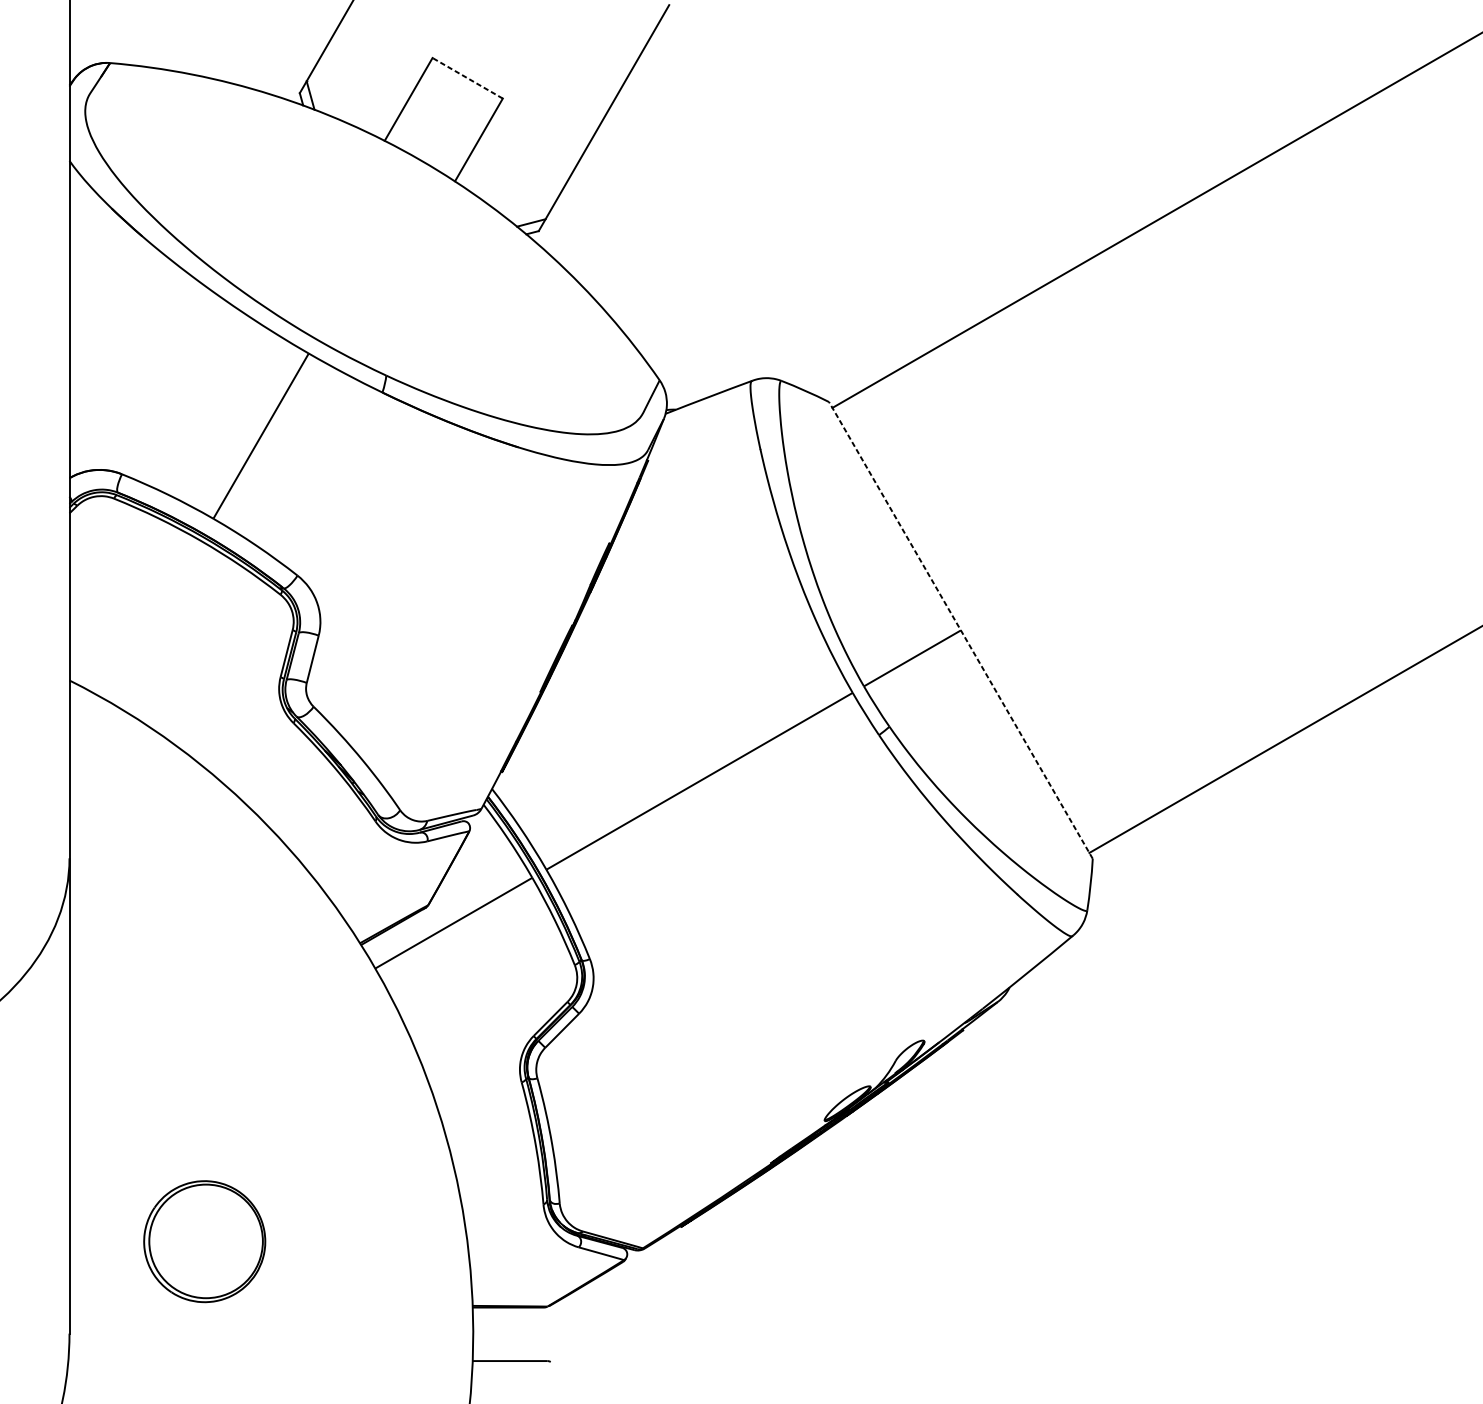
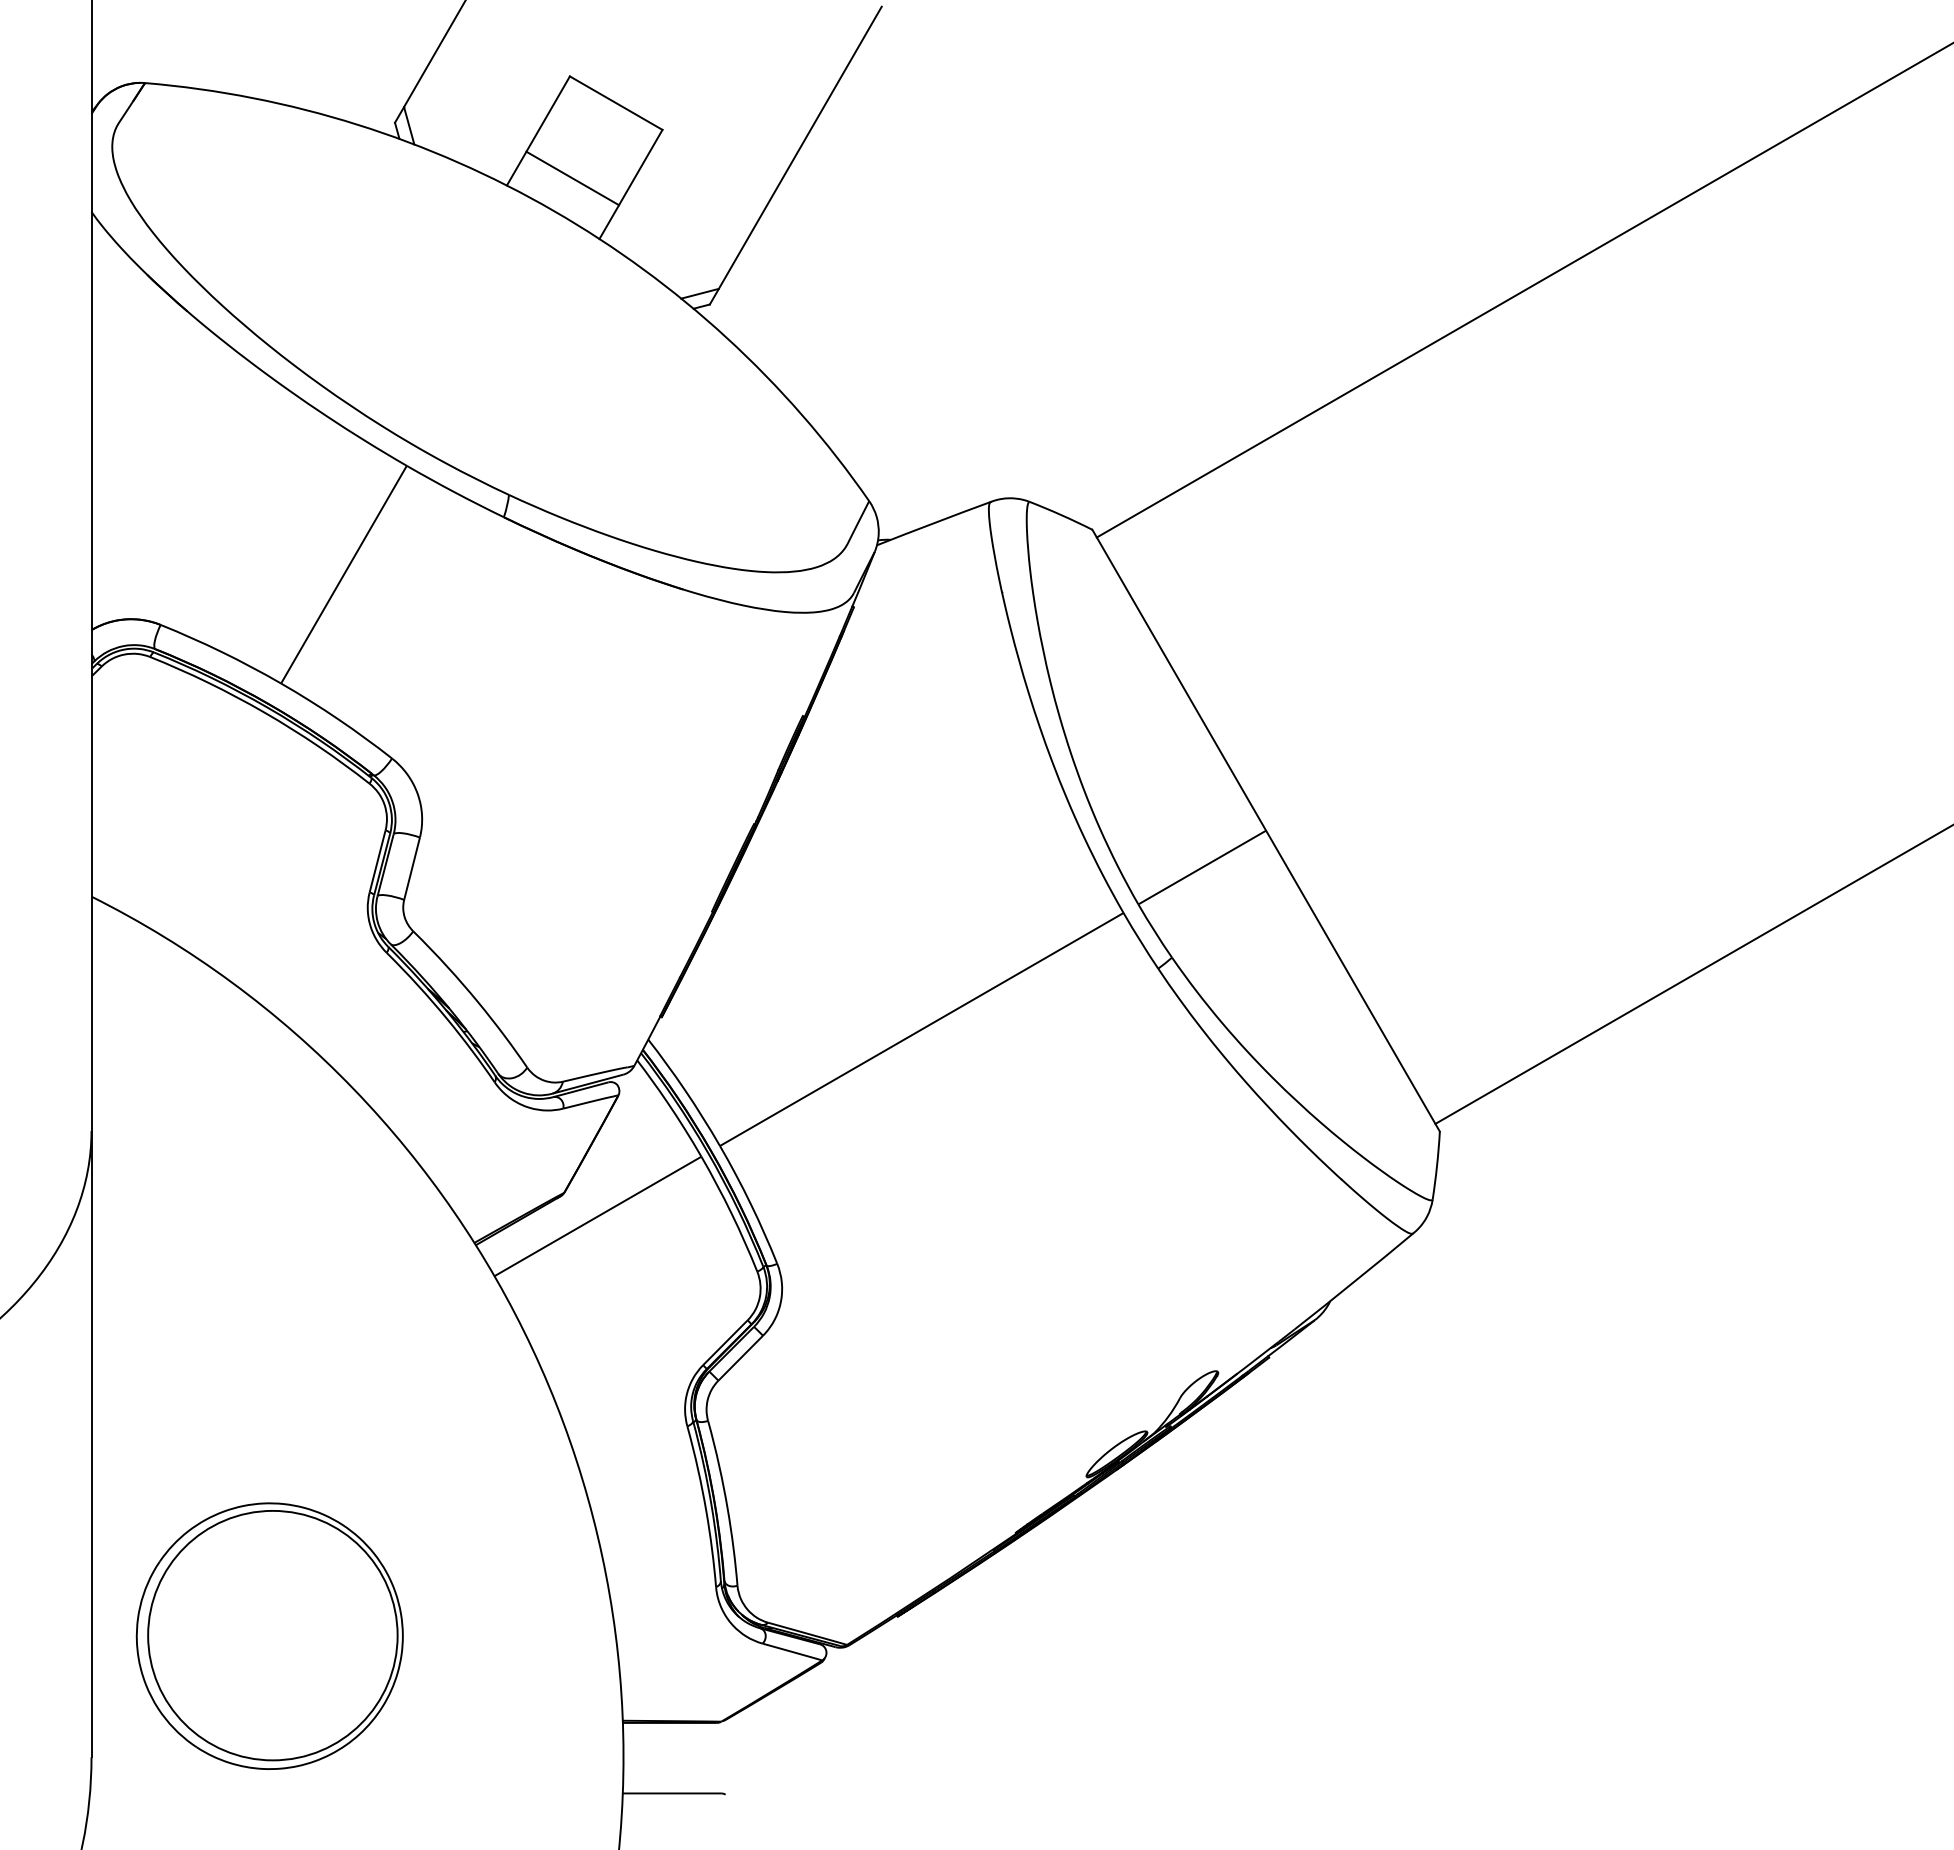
line: (467, 77) -> (615, 102), dashed -> solid
line: (434, 135) -> (572, 178), added
line: (960, 630) -> (1265, 830), dashed -> solid
part: (204, 1241) -> (269, 1635), size x1.67

